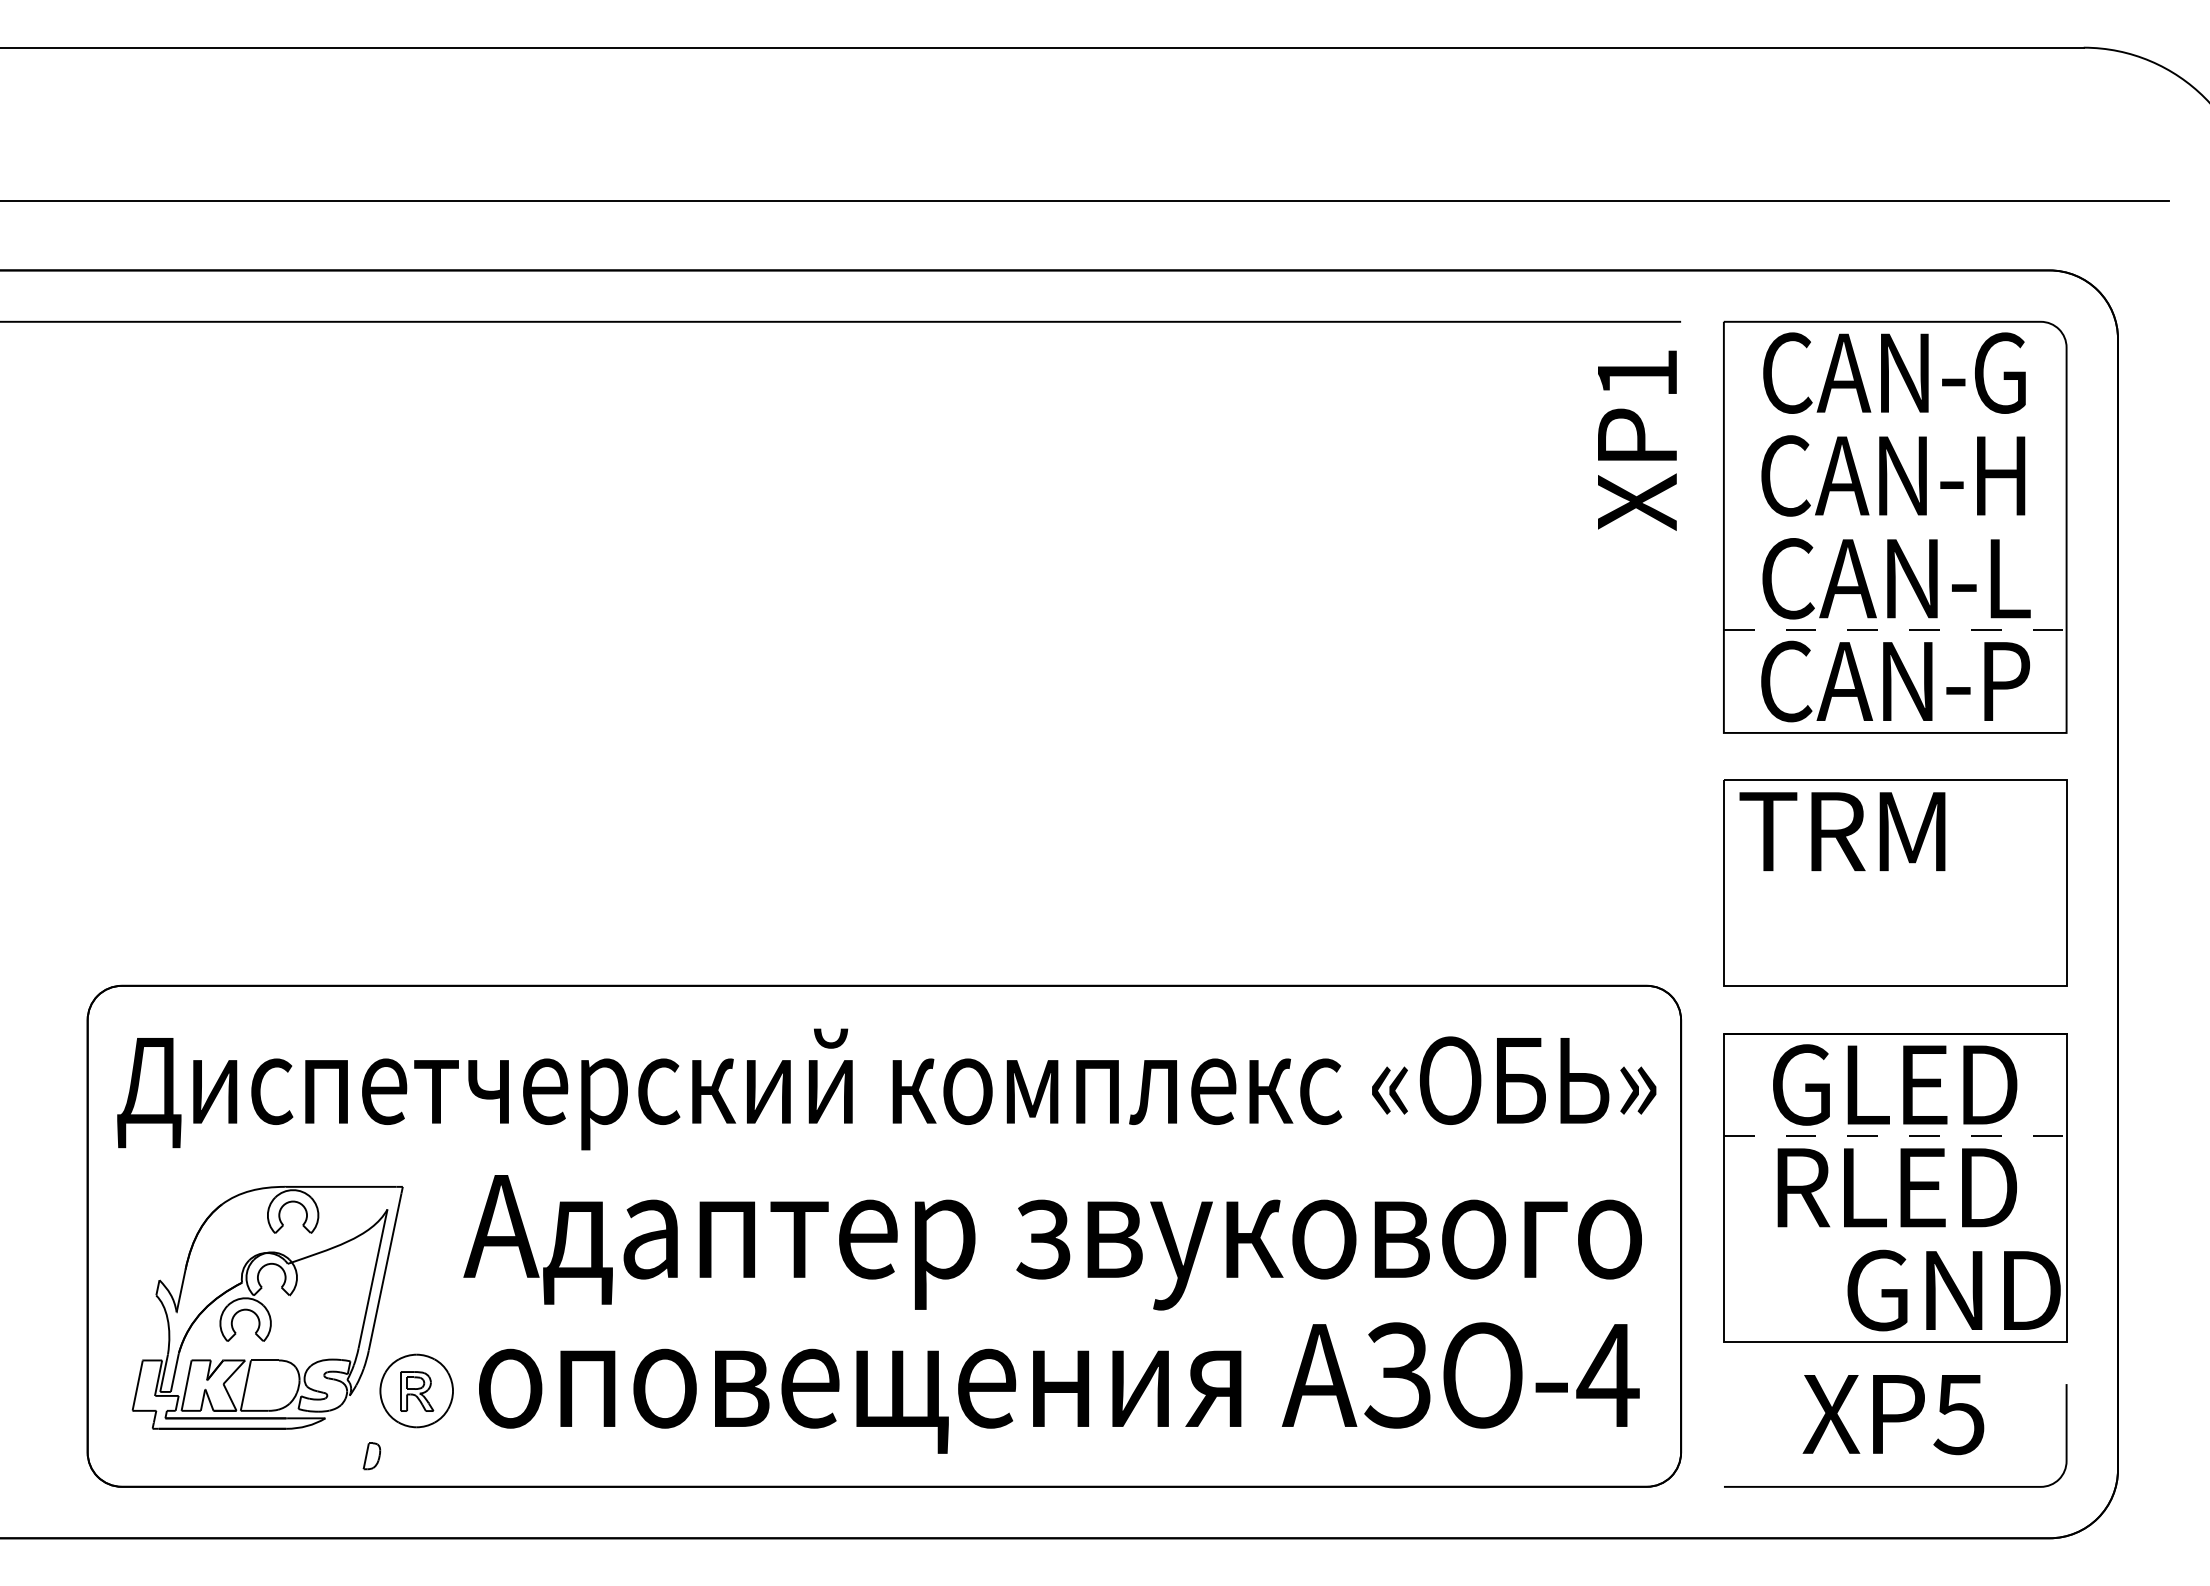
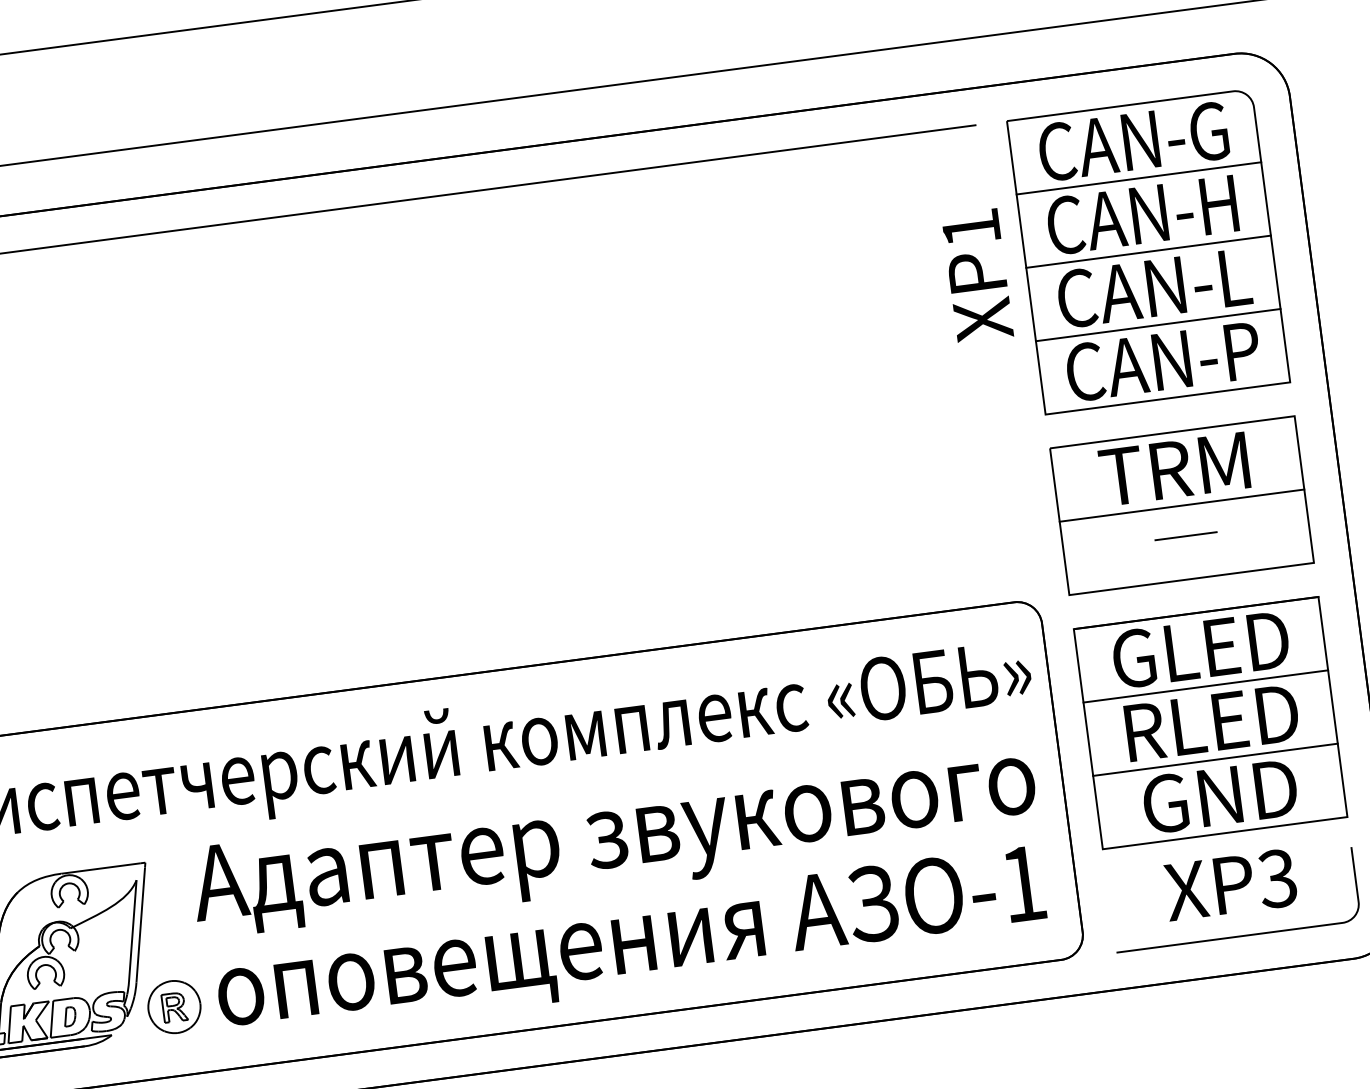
line: (1894, 424) -> (1138, 178), added
text: (1637, 440) -> (977, 275), moved
line: (1894, 527) -> (1148, 251), added
line: (1895, 630) -> (1158, 325), dashed -> solid
text: (1842, 831) -> (1174, 469), moved
line: (1894, 883) -> (1181, 505), added
line: (1895, 925) -> (1186, 535), added
line: (1895, 1136) -> (1206, 686), dashed -> solid
line: (1894, 1239) -> (1214, 760), added
text: (1953, 1290) -> (1219, 796), moved
text: (1607, 1375) -> (1022, 884), -4 -> -1
text: (1958, 1413) -> (1277, 878), XP5 -> XP3
part: (371, 1456) -> (69, 1016), moved

